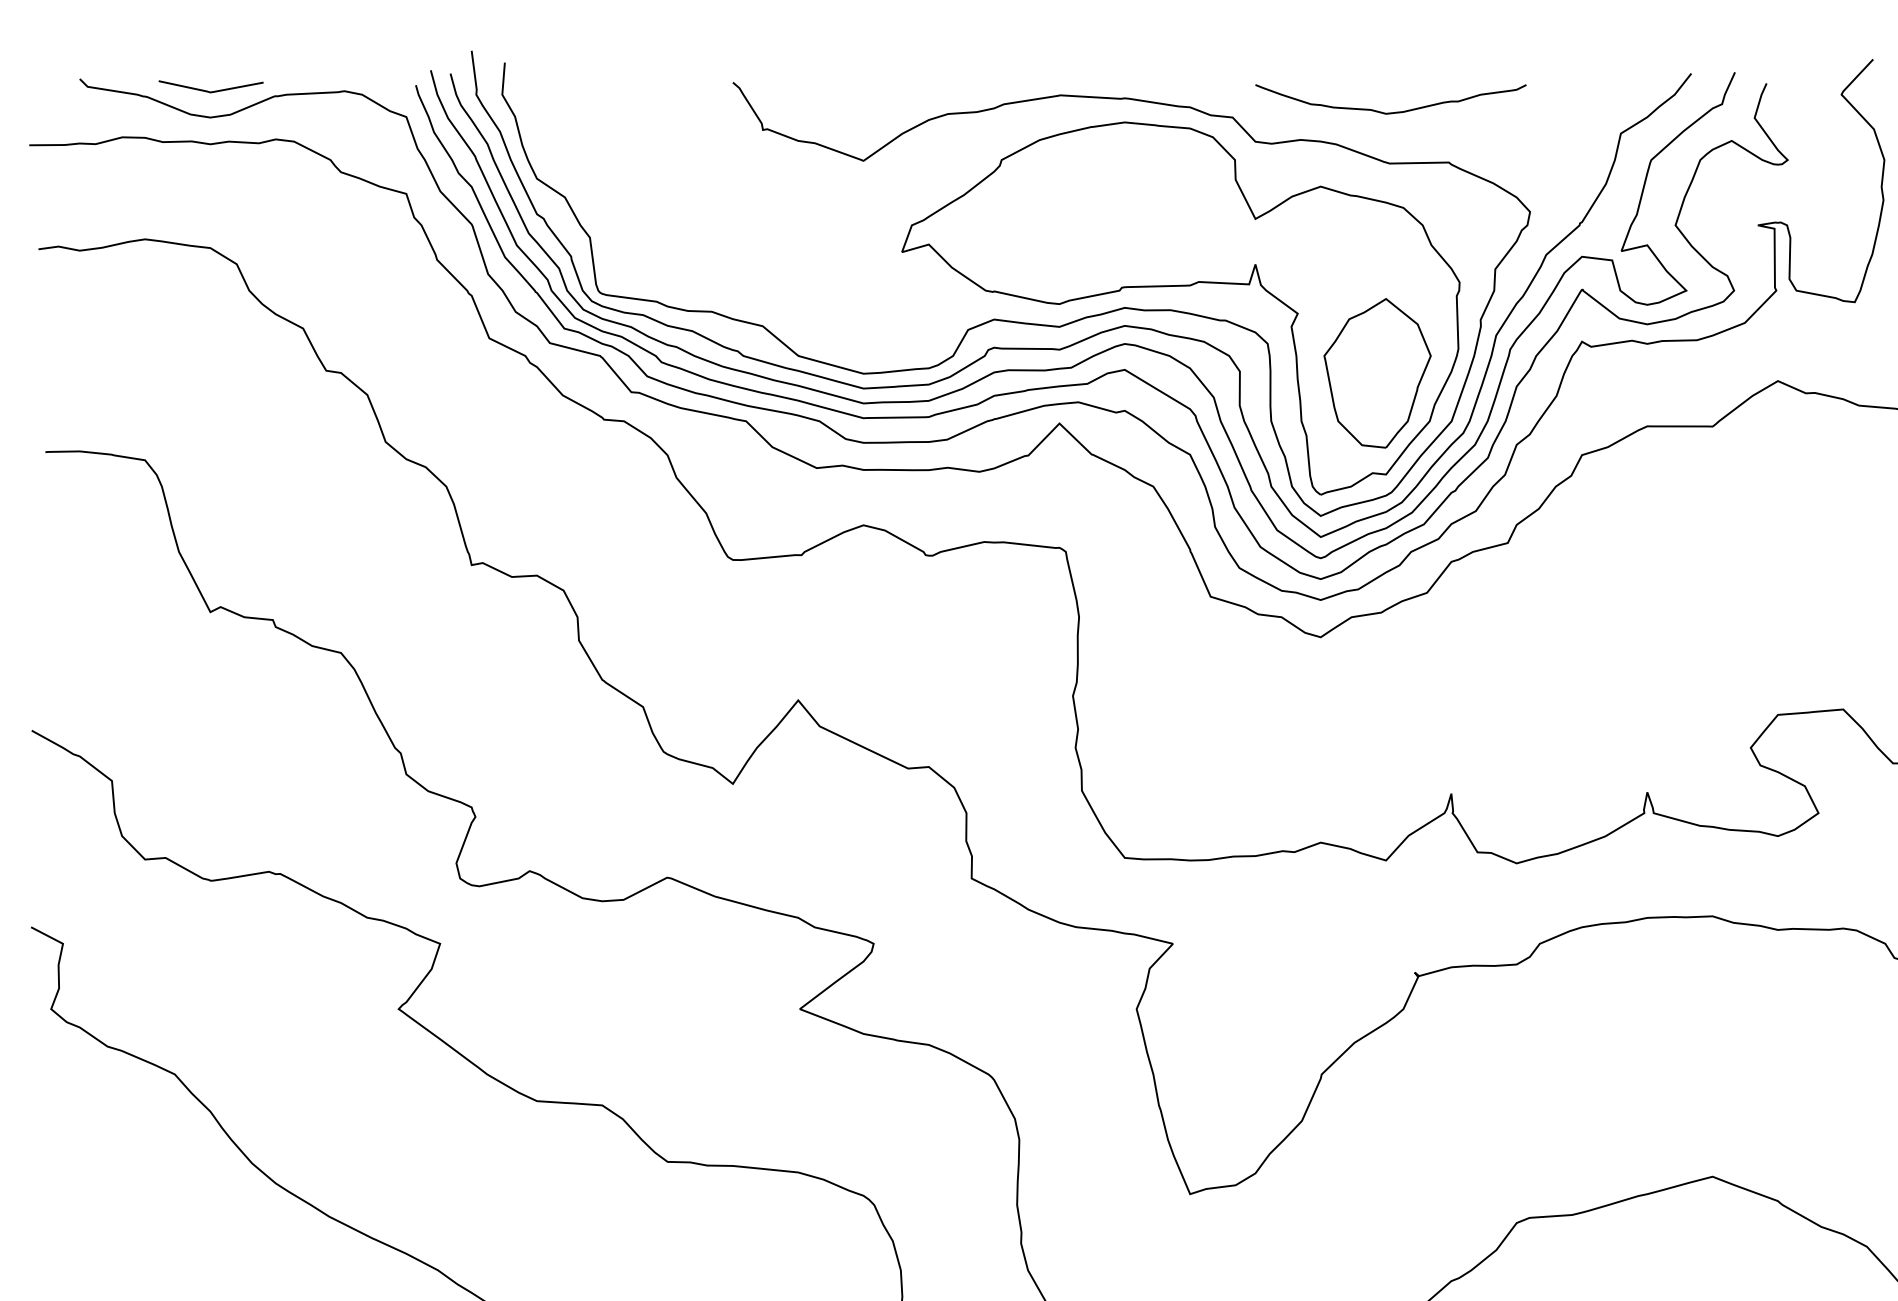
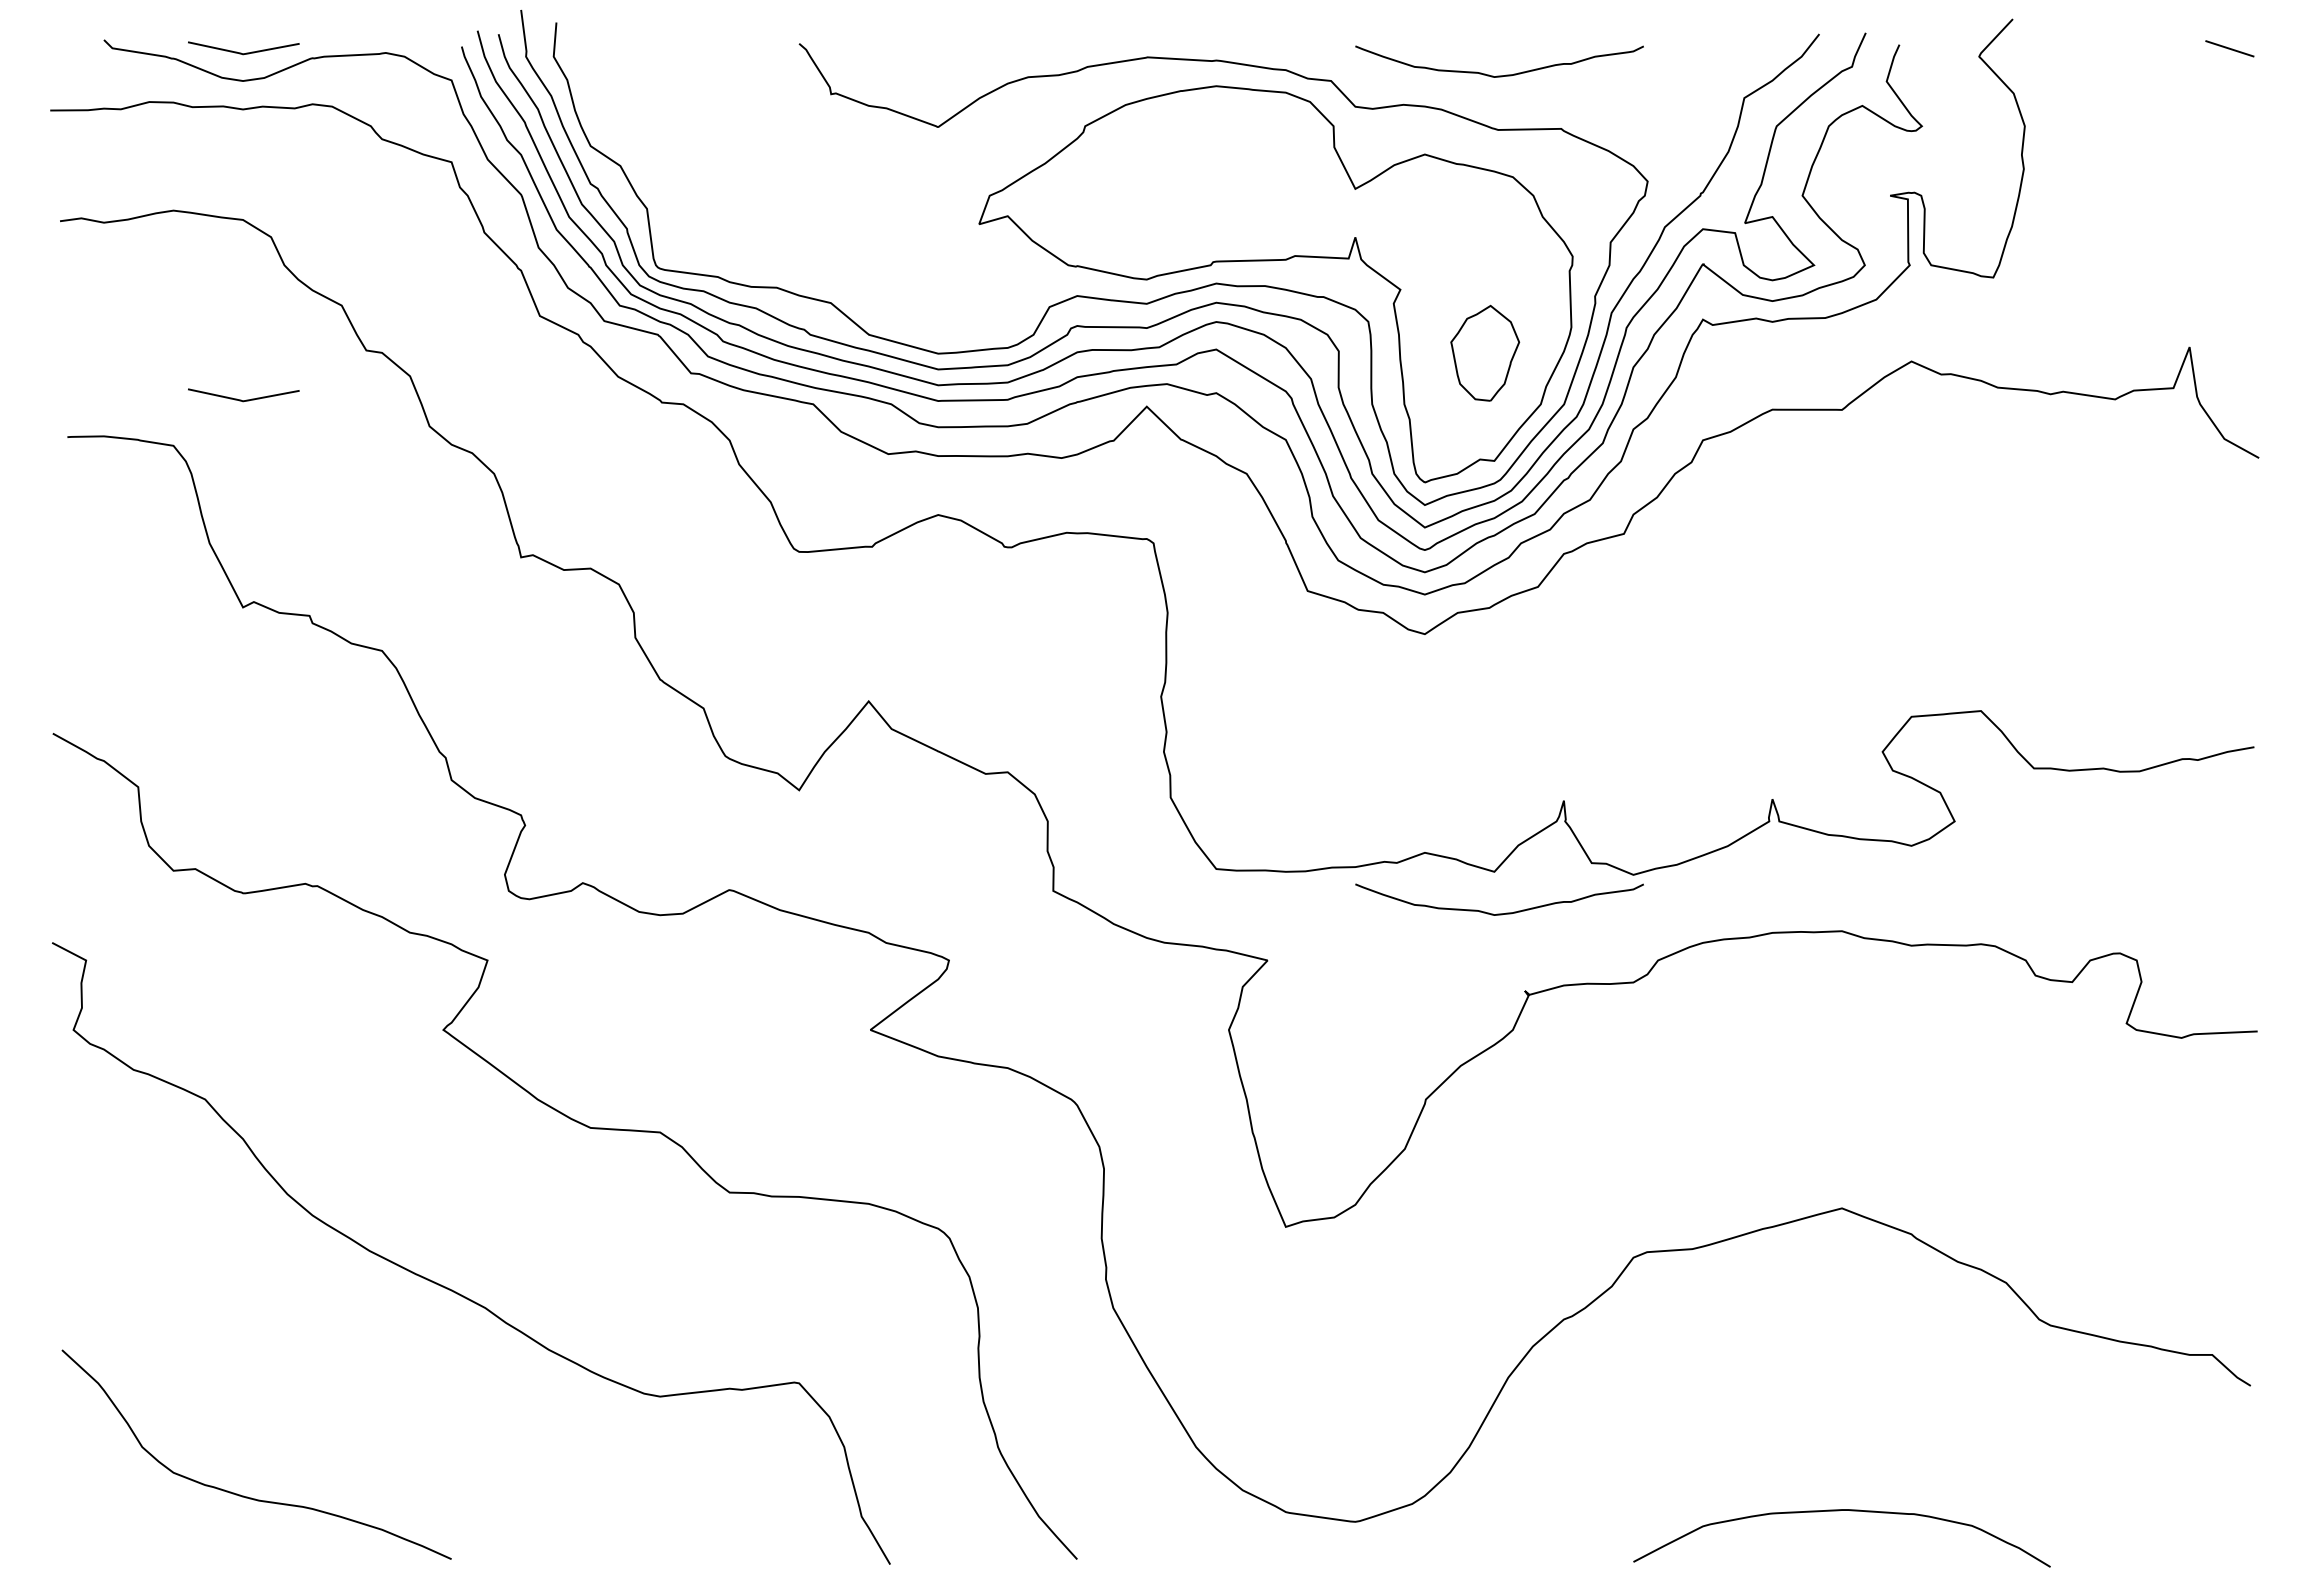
part: (1376, 373) -> (1484, 353), size x0.6
line: (208, 416) -> (241, 399), added
curve: (1390, 899) -> (1499, 913), added

